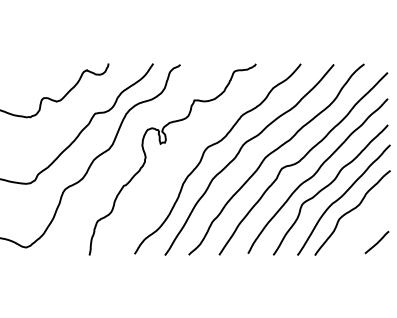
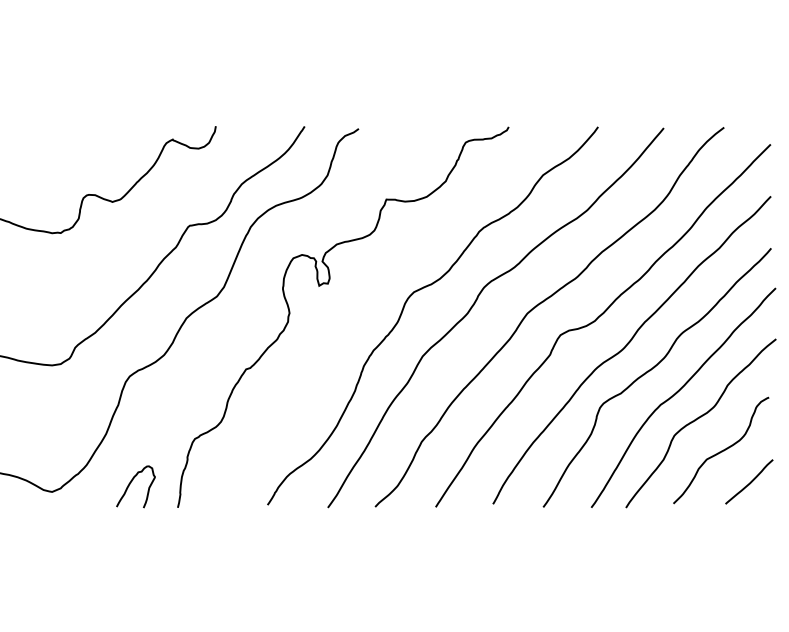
curve: (362, 226) -> (720, 450), added
curve: (66, 243) -> (132, 483), added

